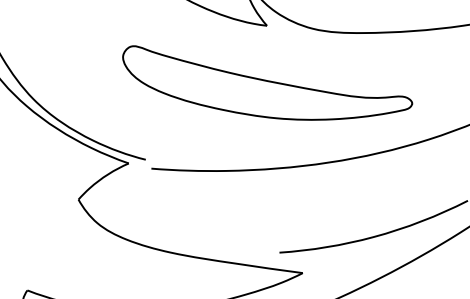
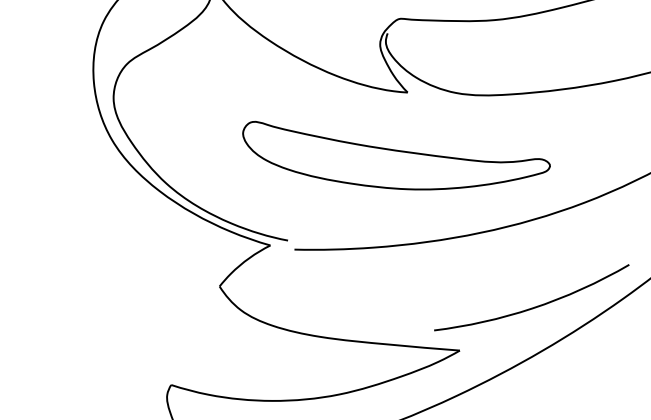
part: (267, 85) -> (396, 155), moved

